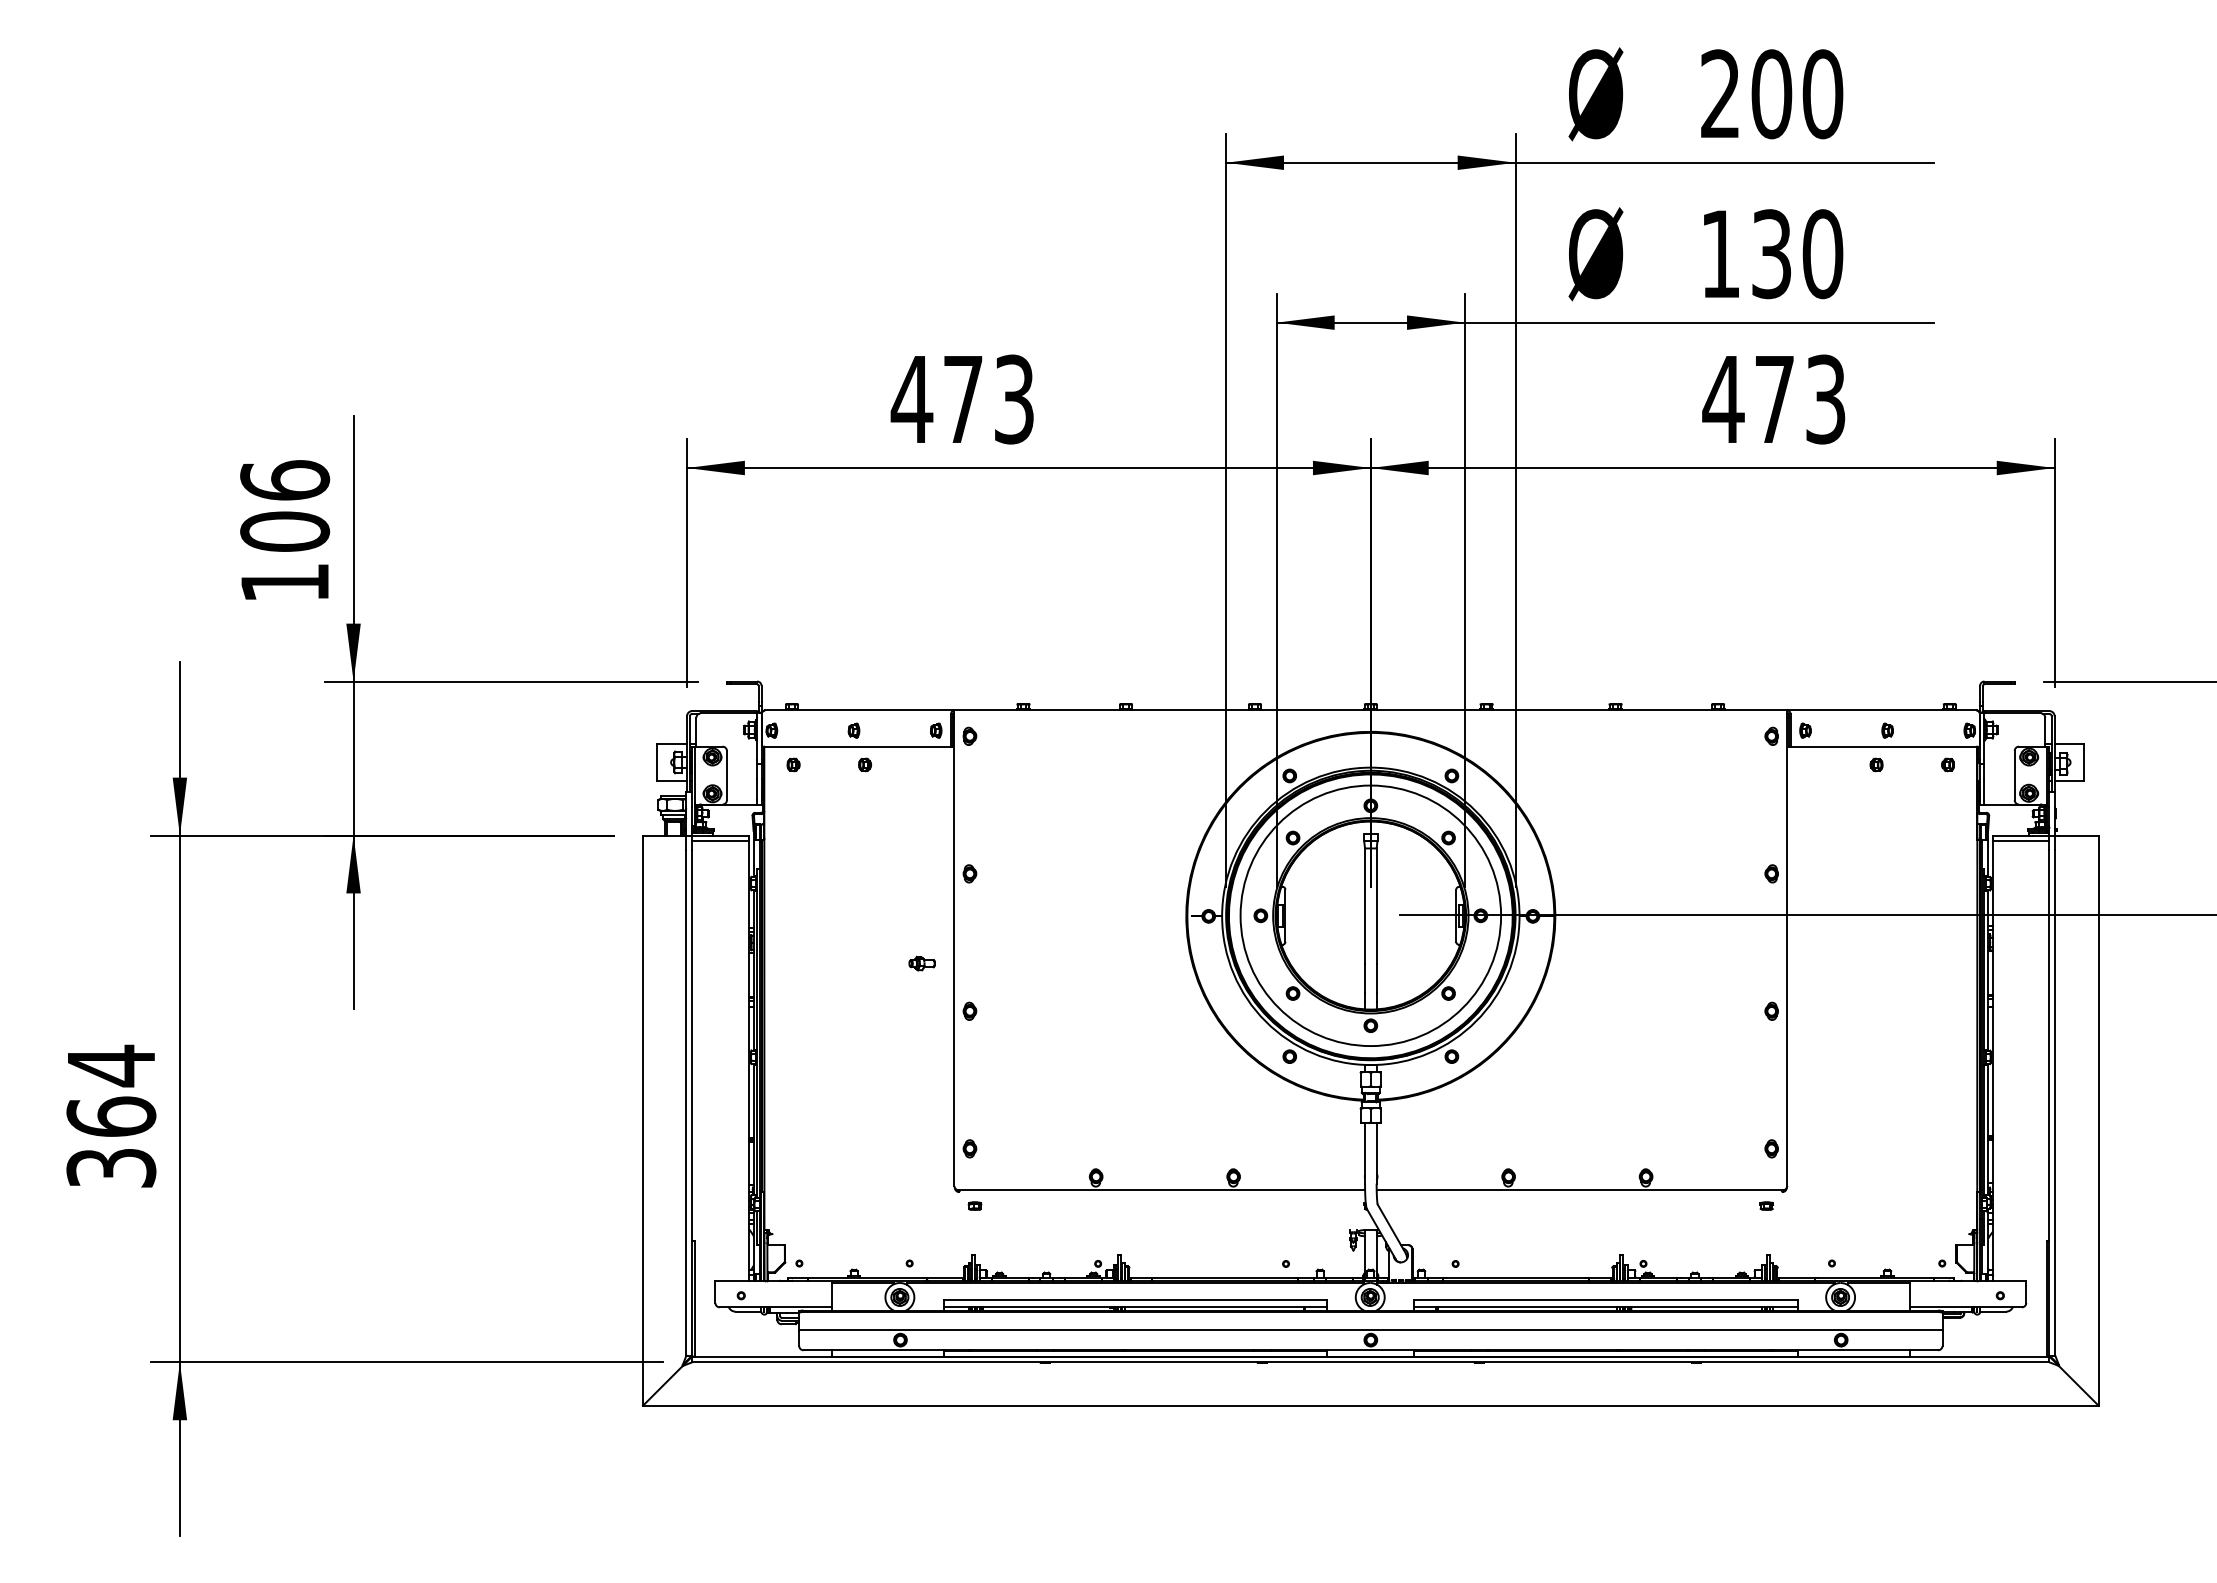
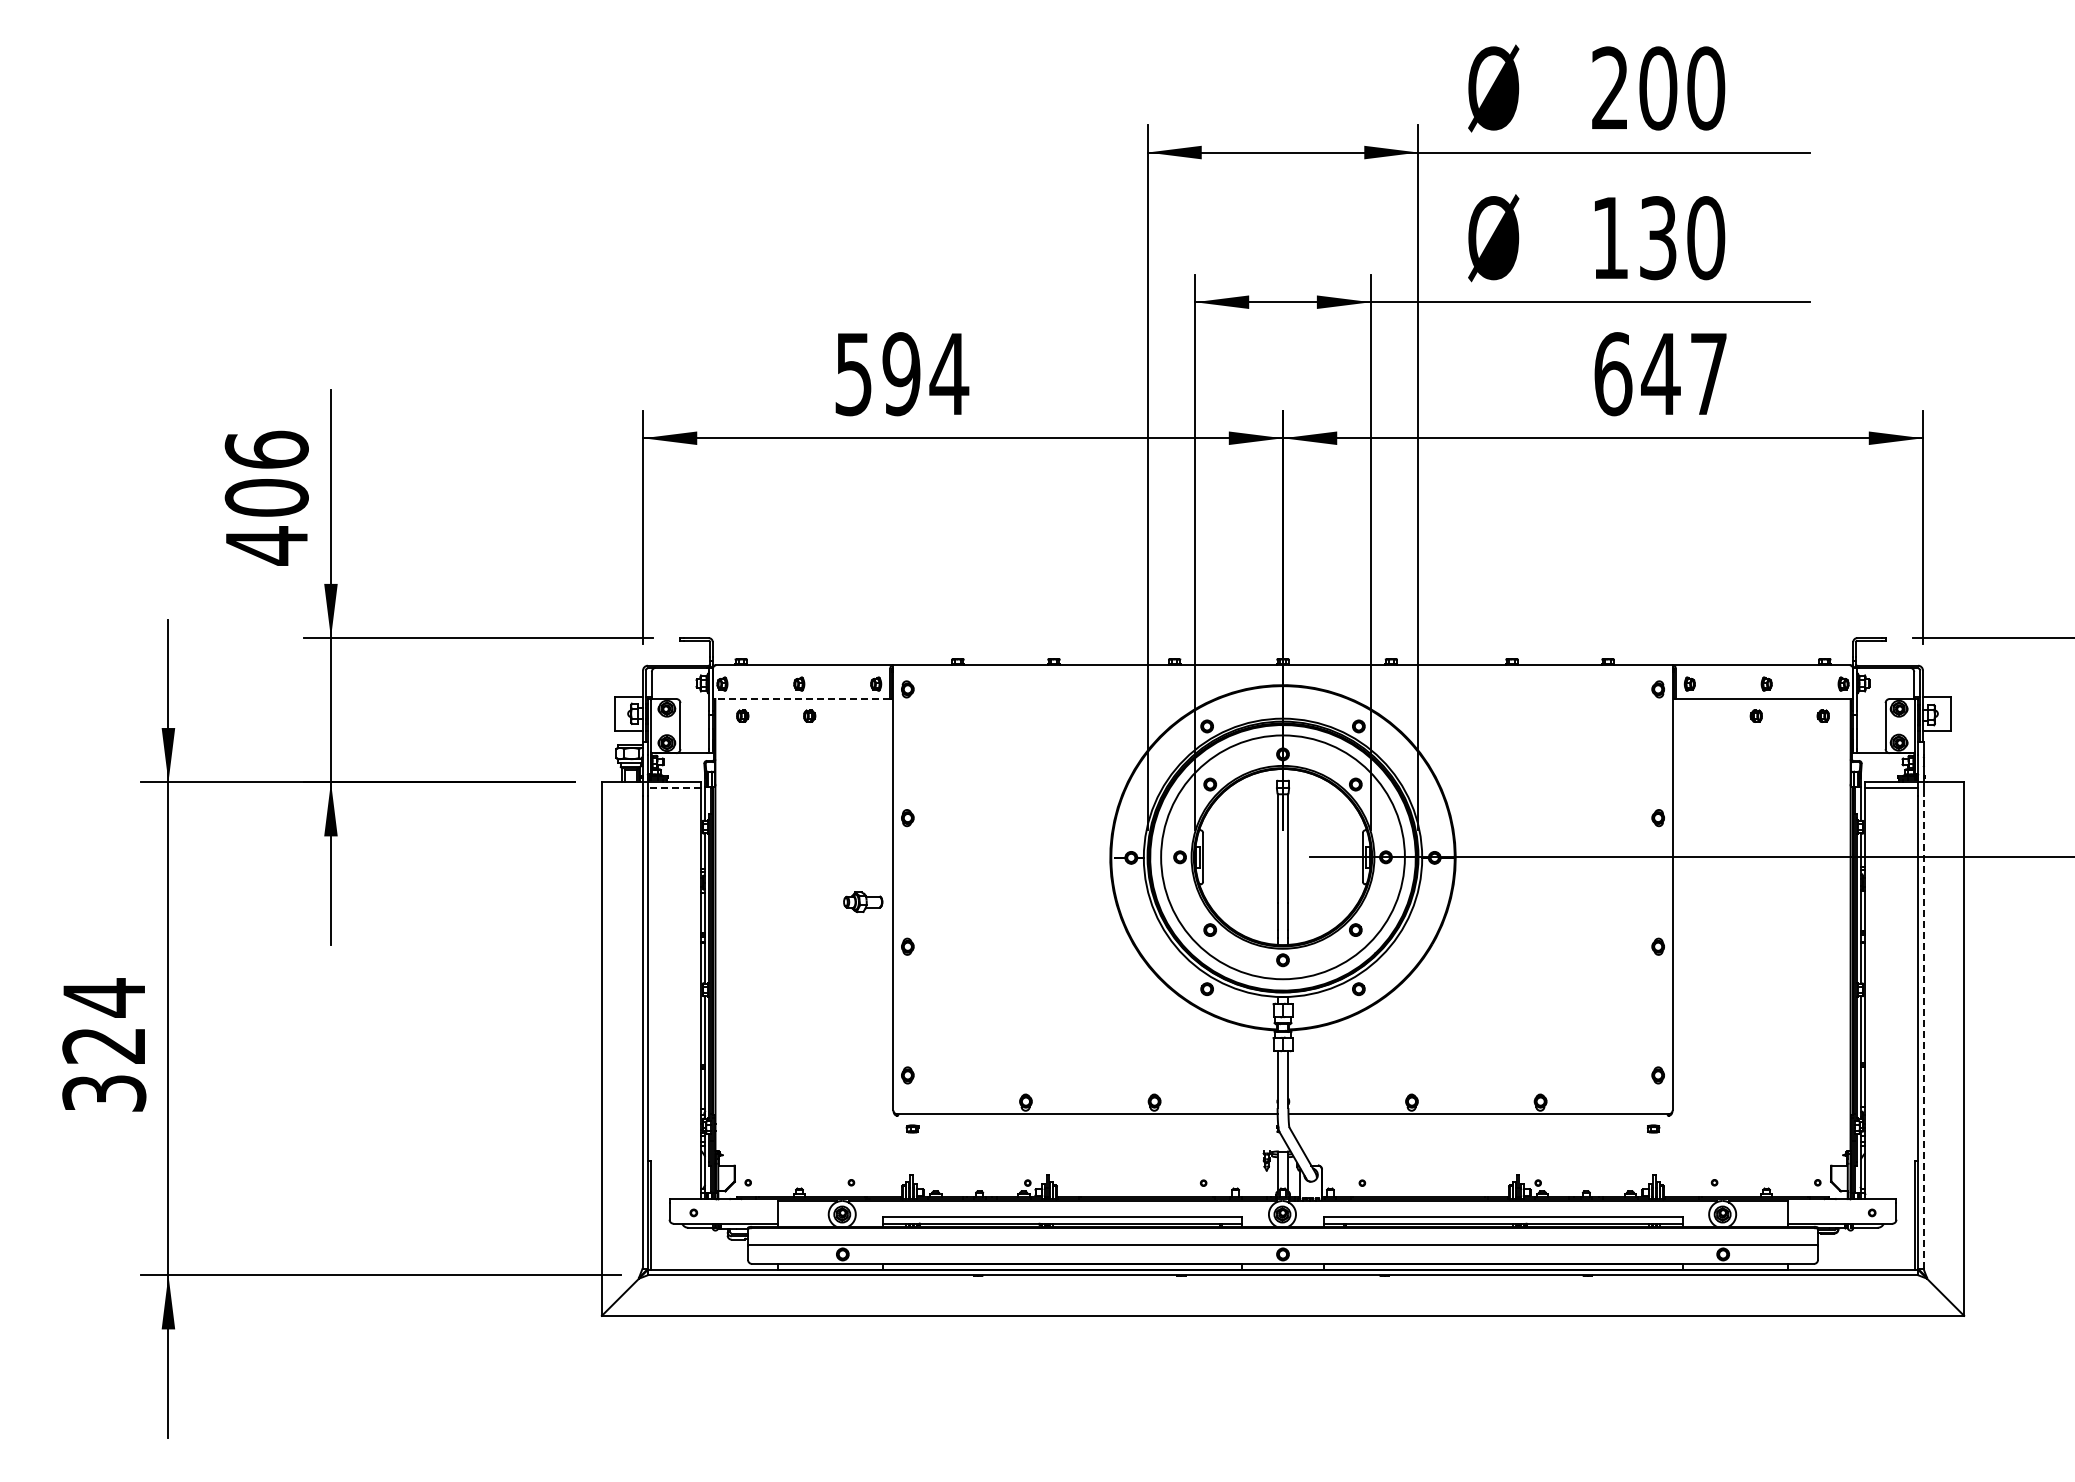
text: (963, 399) -> (901, 374), 473 -> 594
text: (1773, 399) -> (1659, 374), 473 -> 647
text: (284, 582) -> (266, 545), 106 -> 406
line: (856, 747) -> (801, 699), solid -> dashed
line: (719, 841) -> (673, 787), solid -> dashed
part: (921, 962) -> (862, 901), size x1.6
line: (2055, 1102) -> (1923, 1032), solid -> dashed
text: (111, 1116) -> (104, 1045), 364 -> 324

